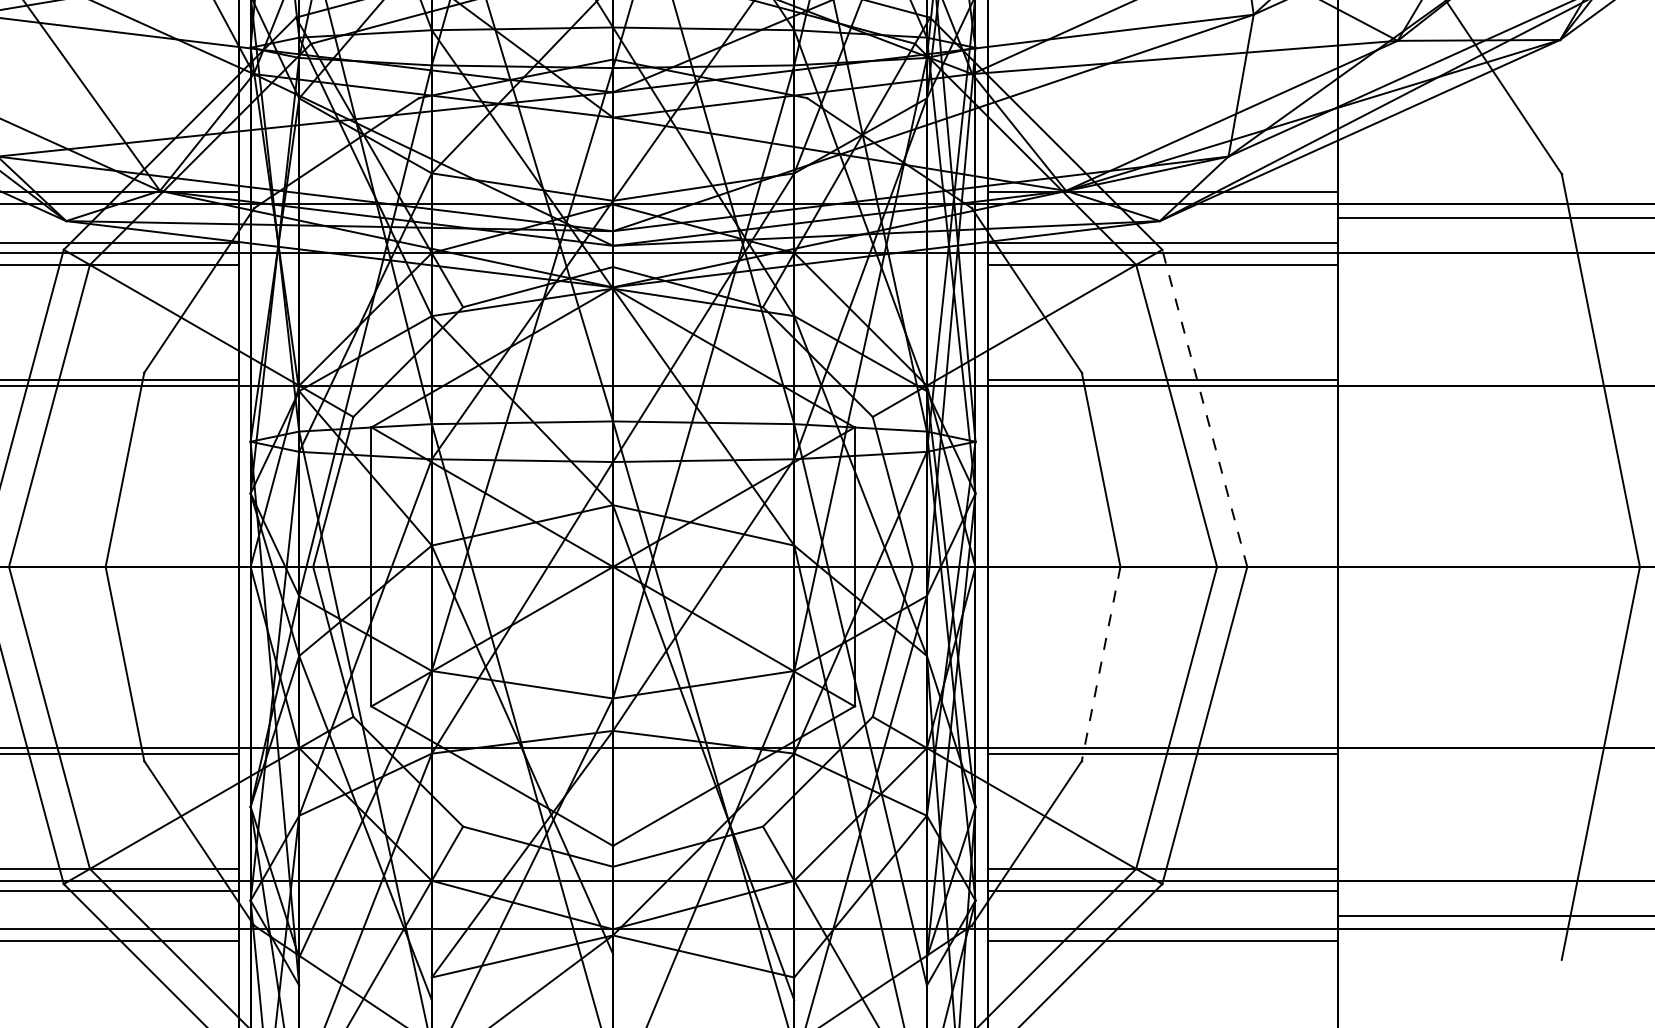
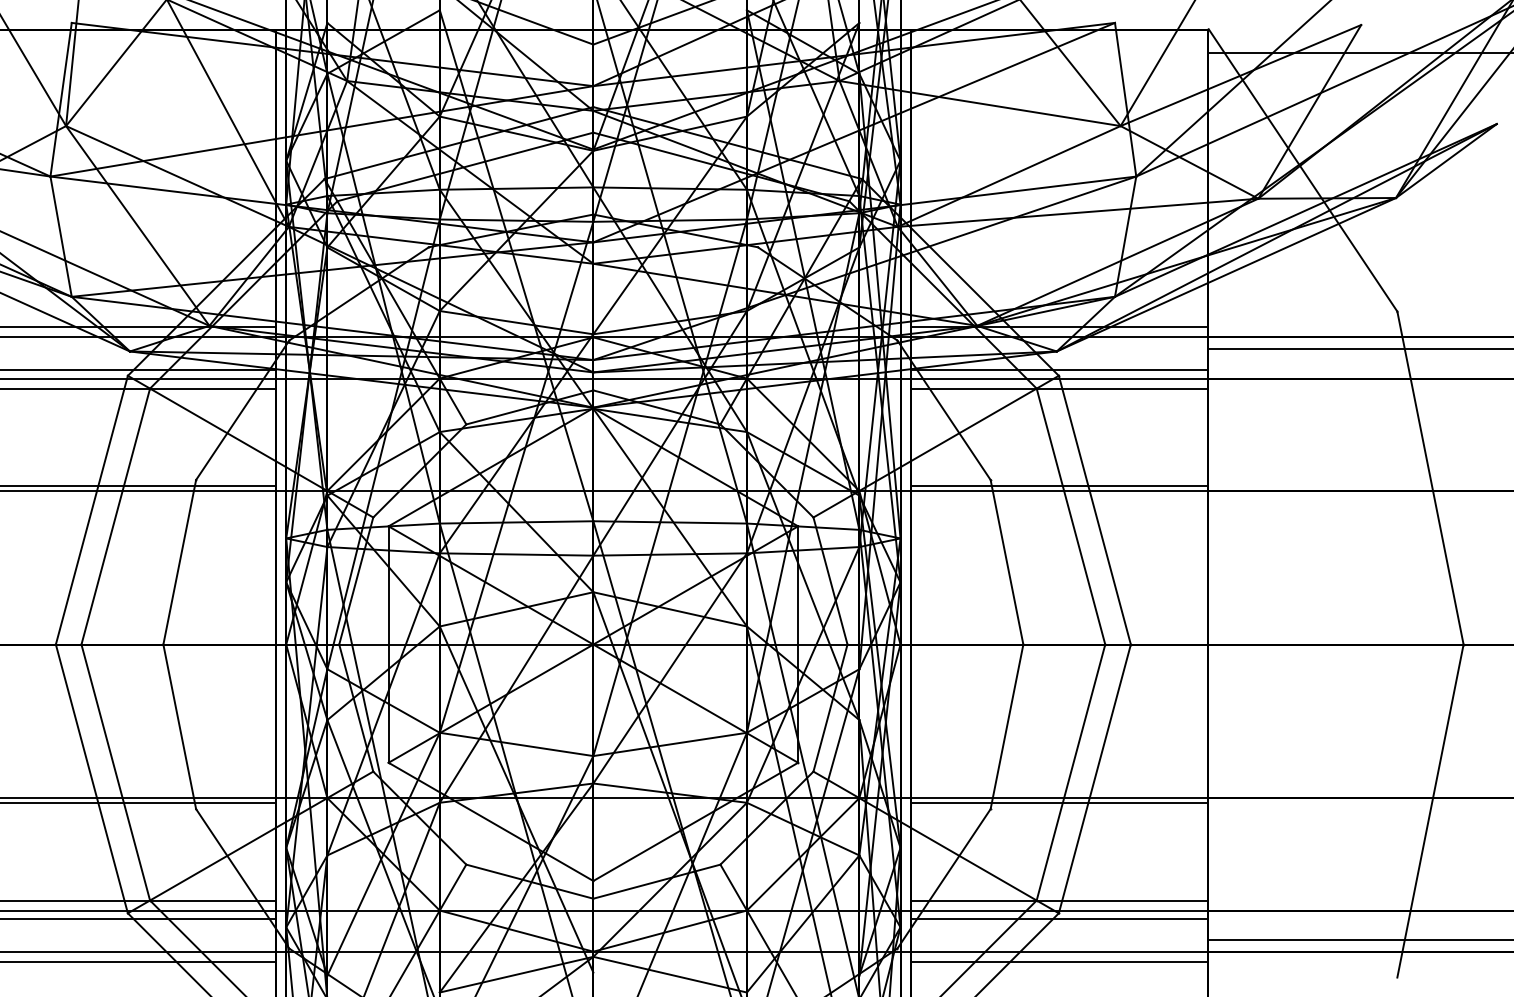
line: (1204, 407) -> (1094, 509), dashed -> solid
line: (1101, 663) -> (1007, 726), dashed -> solid

